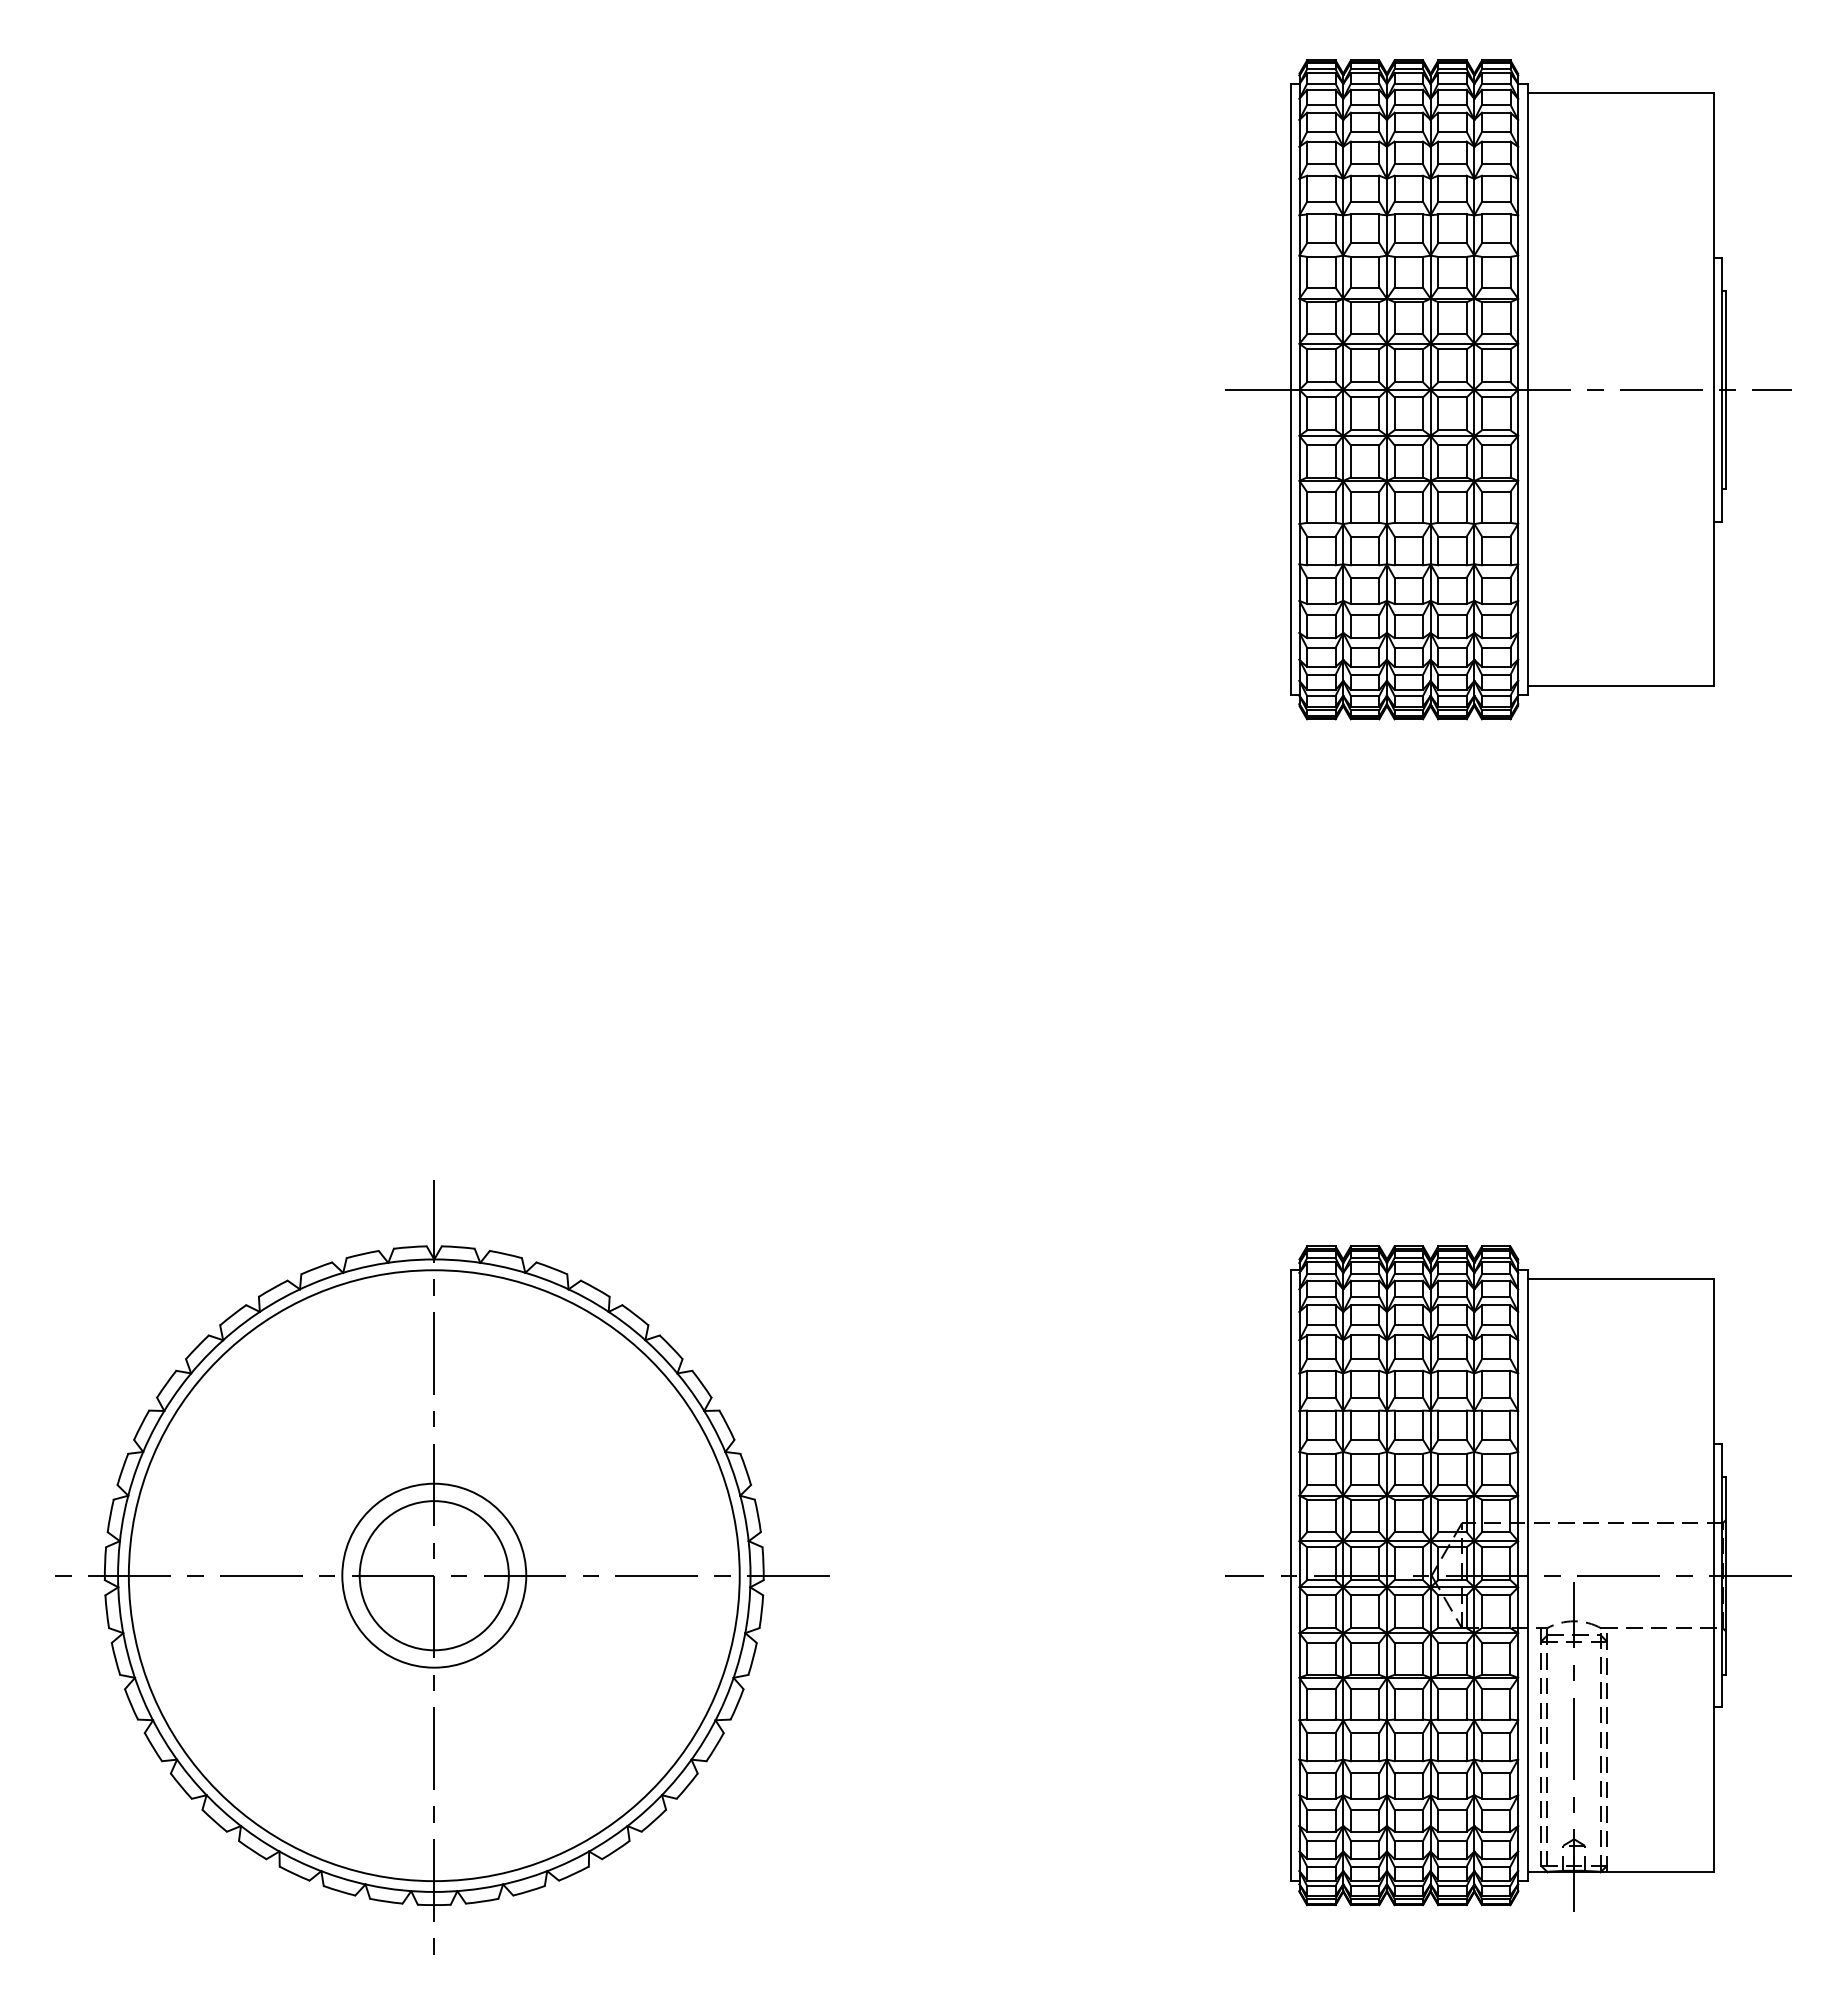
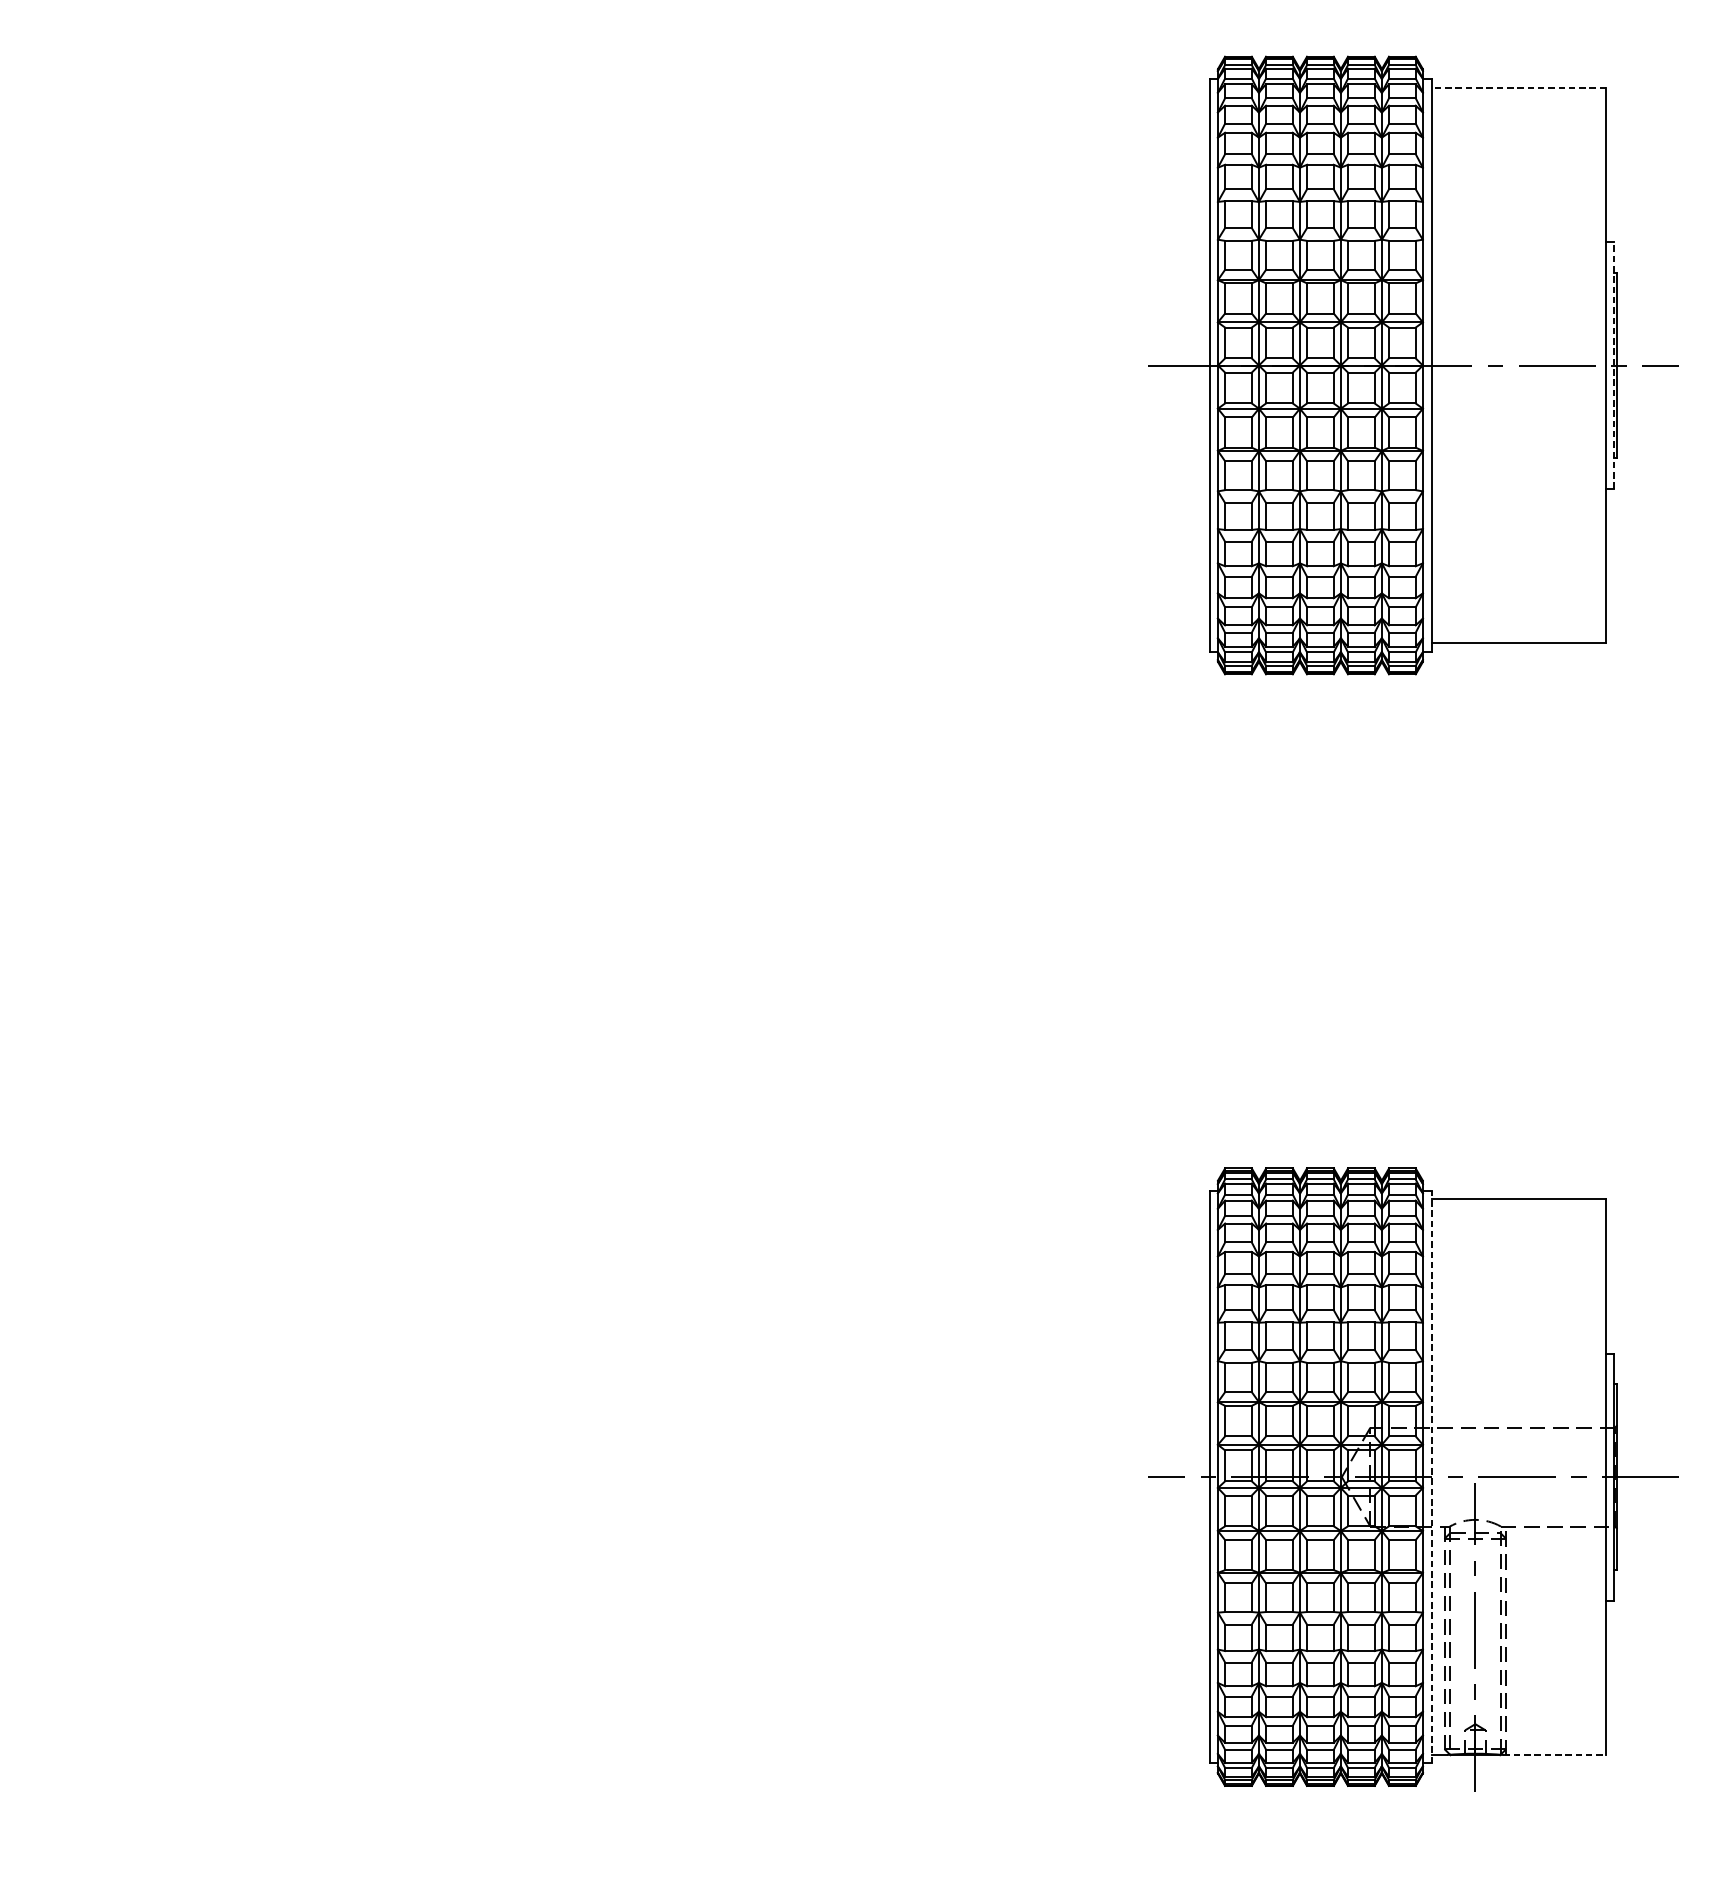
line: (1620, 93) -> (1518, 87), solid -> dashed
line: (1721, 389) -> (1613, 365), solid -> dashed
part: (442, 1567) -> (414, 1469), removed
line: (1527, 1575) -> (1431, 1476), solid -> dashed
line: (1658, 1872) -> (1554, 1755), solid -> dashed

